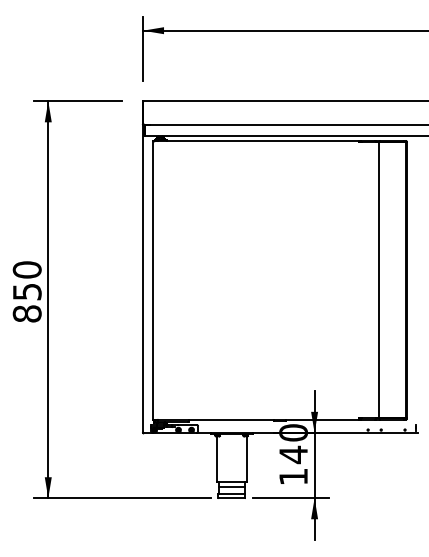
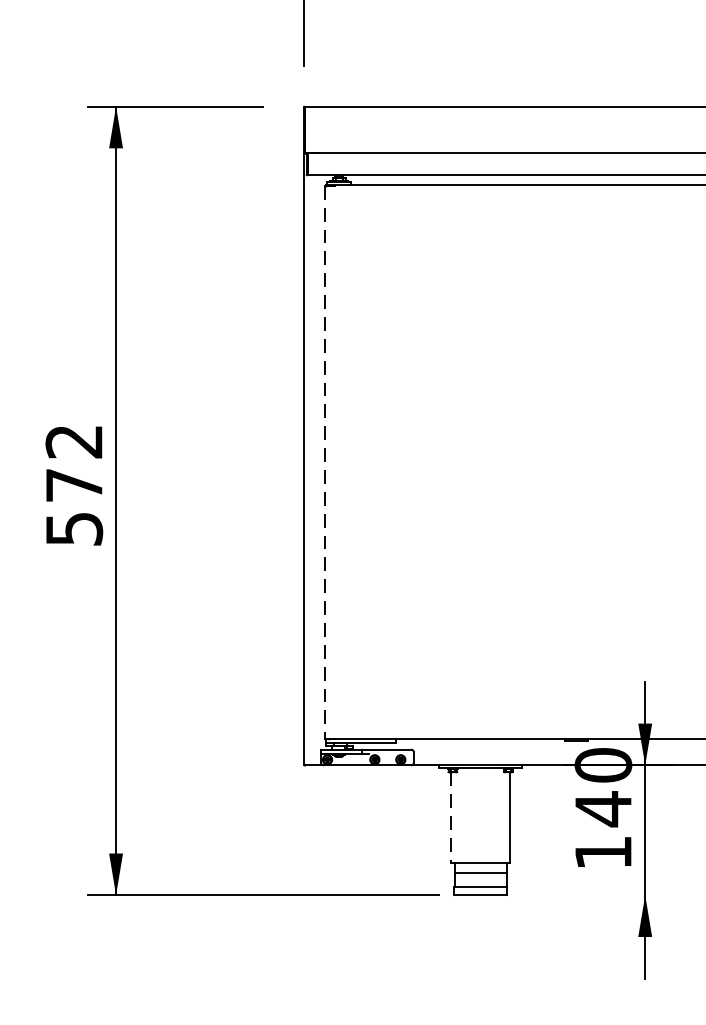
line: (153, 280) -> (325, 462), solid -> dashed
text: (26, 291) -> (72, 484), 850 -> 572
line: (216, 459) -> (450, 818), solid -> dashed
line: (290, 498) -> (597, 895), removed

